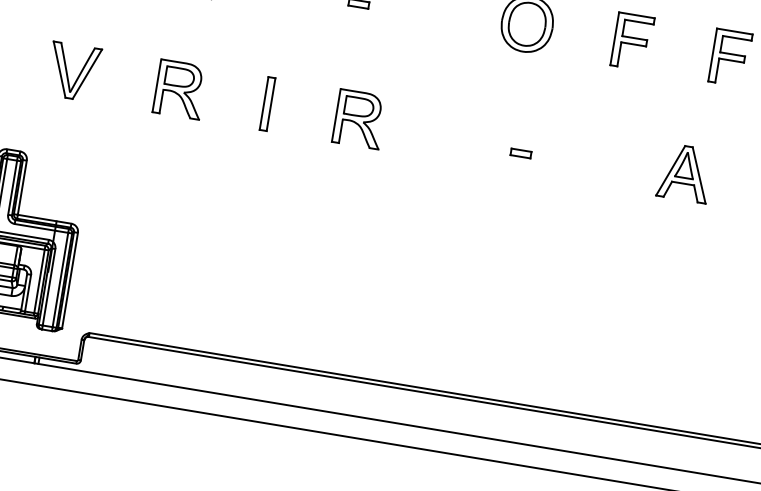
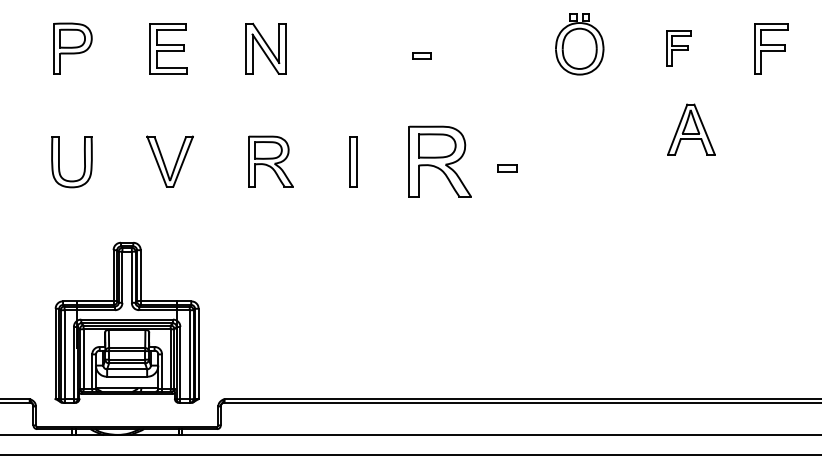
part: (632, 41) -> (678, 48), size x0.7
part: (358, 119) -> (439, 161), size x1.4
part: (520, 153) -> (507, 168), moved
part: (685, 173) -> (691, 129), moved

